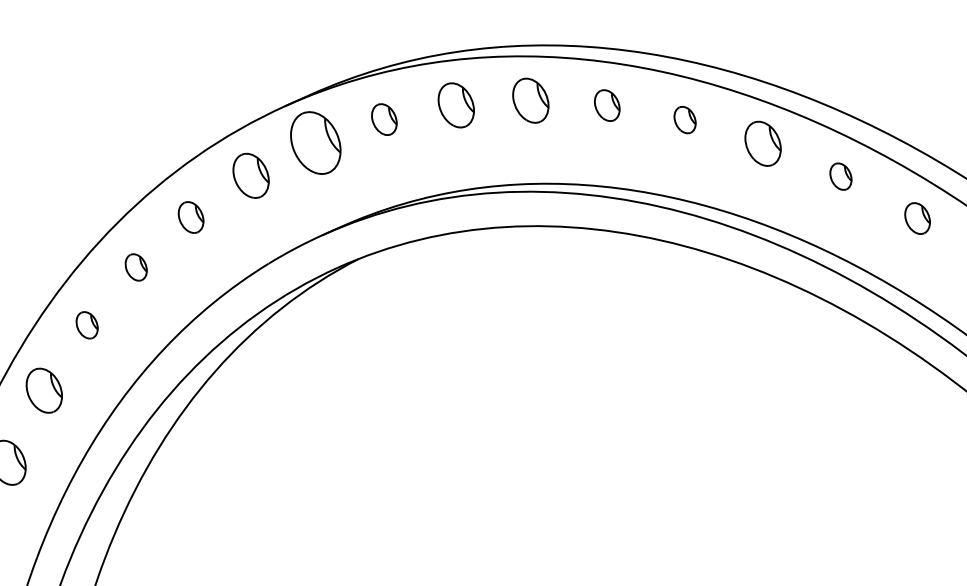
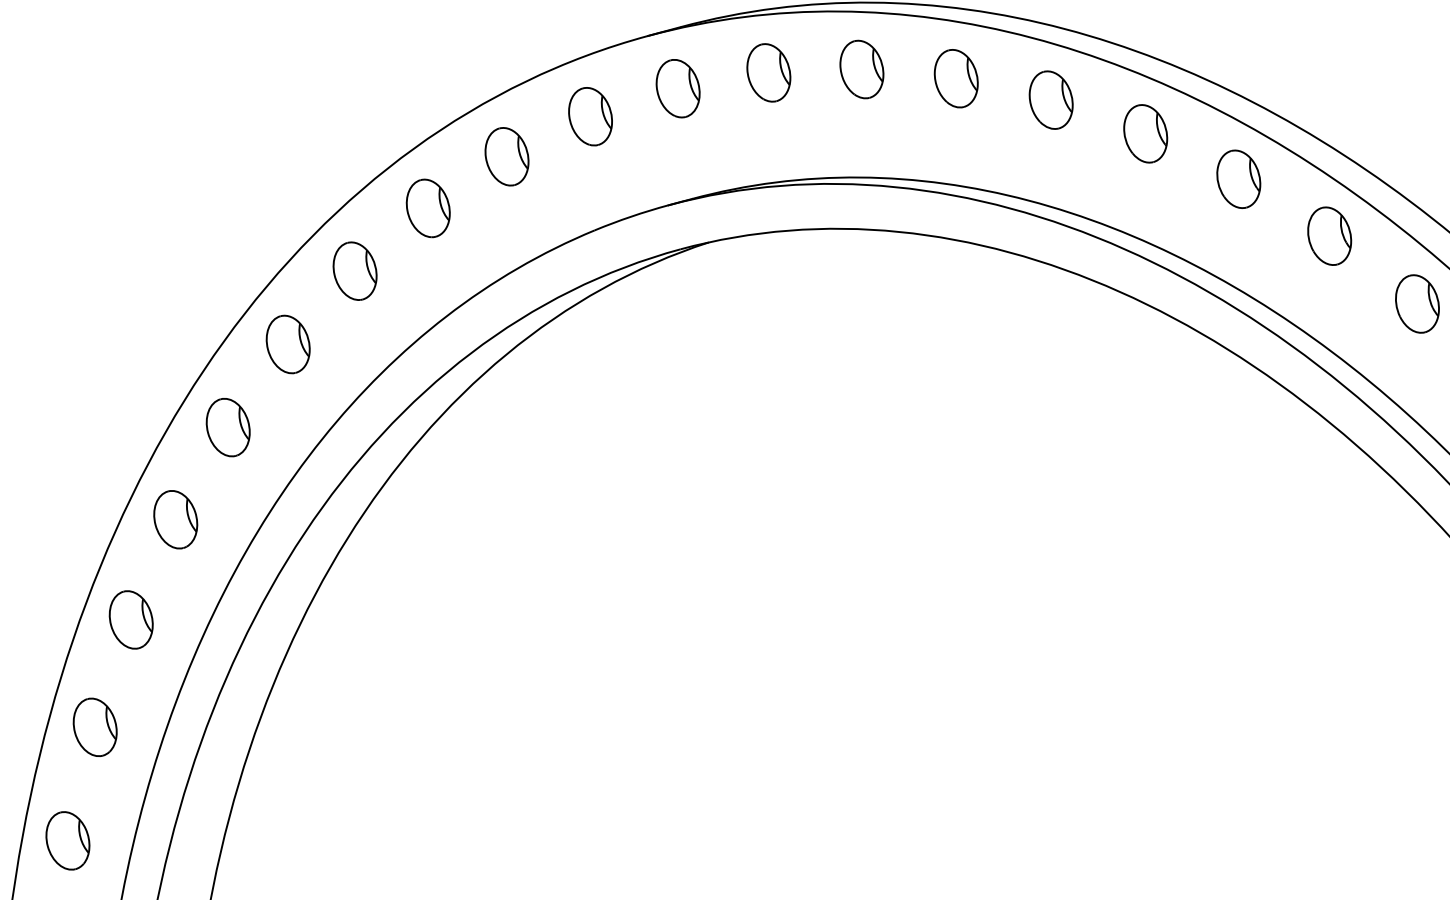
part: (606, 105) -> (1050, 99), size x1.43
part: (384, 119) -> (768, 72), size x1.43
part: (684, 119) -> (1145, 133), size x1.67
part: (315, 143) -> (677, 88), size x0.71
part: (840, 176) -> (1329, 235), size x1.67
part: (190, 217) -> (506, 156), size x1.43
part: (917, 218) -> (1417, 303), size x1.43
part: (135, 267) -> (427, 208), size x1.67
part: (86, 324) -> (354, 270), size x1.67

